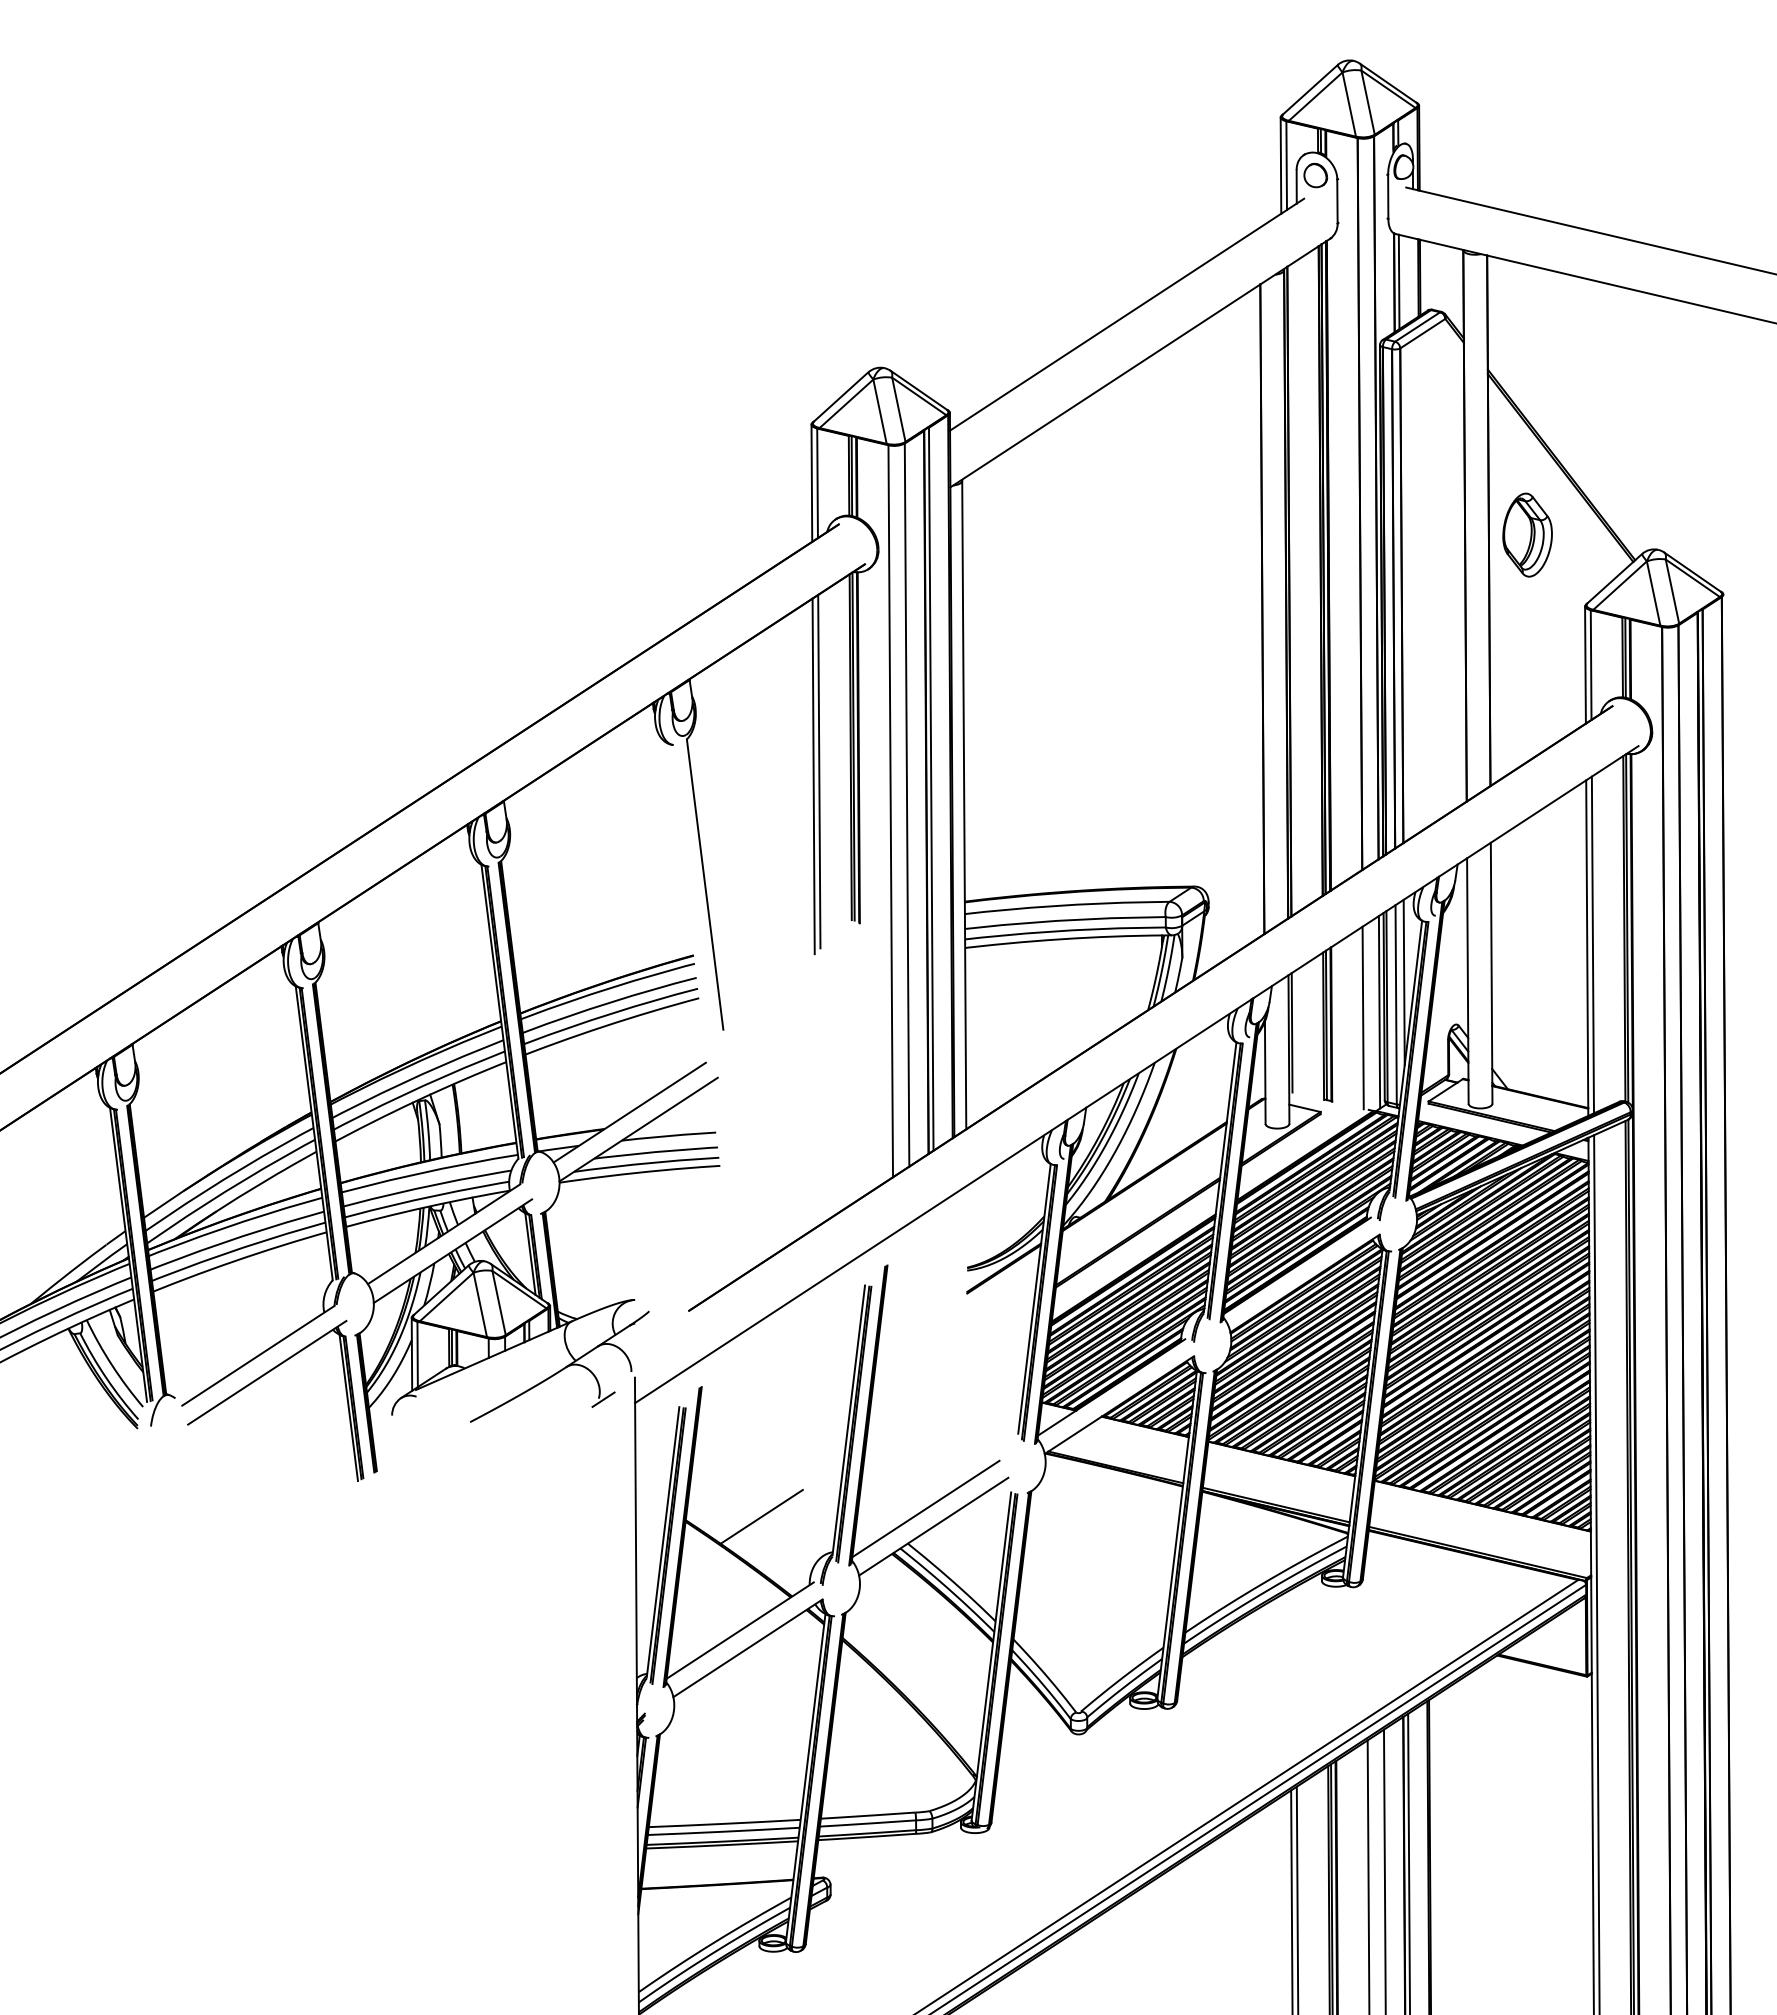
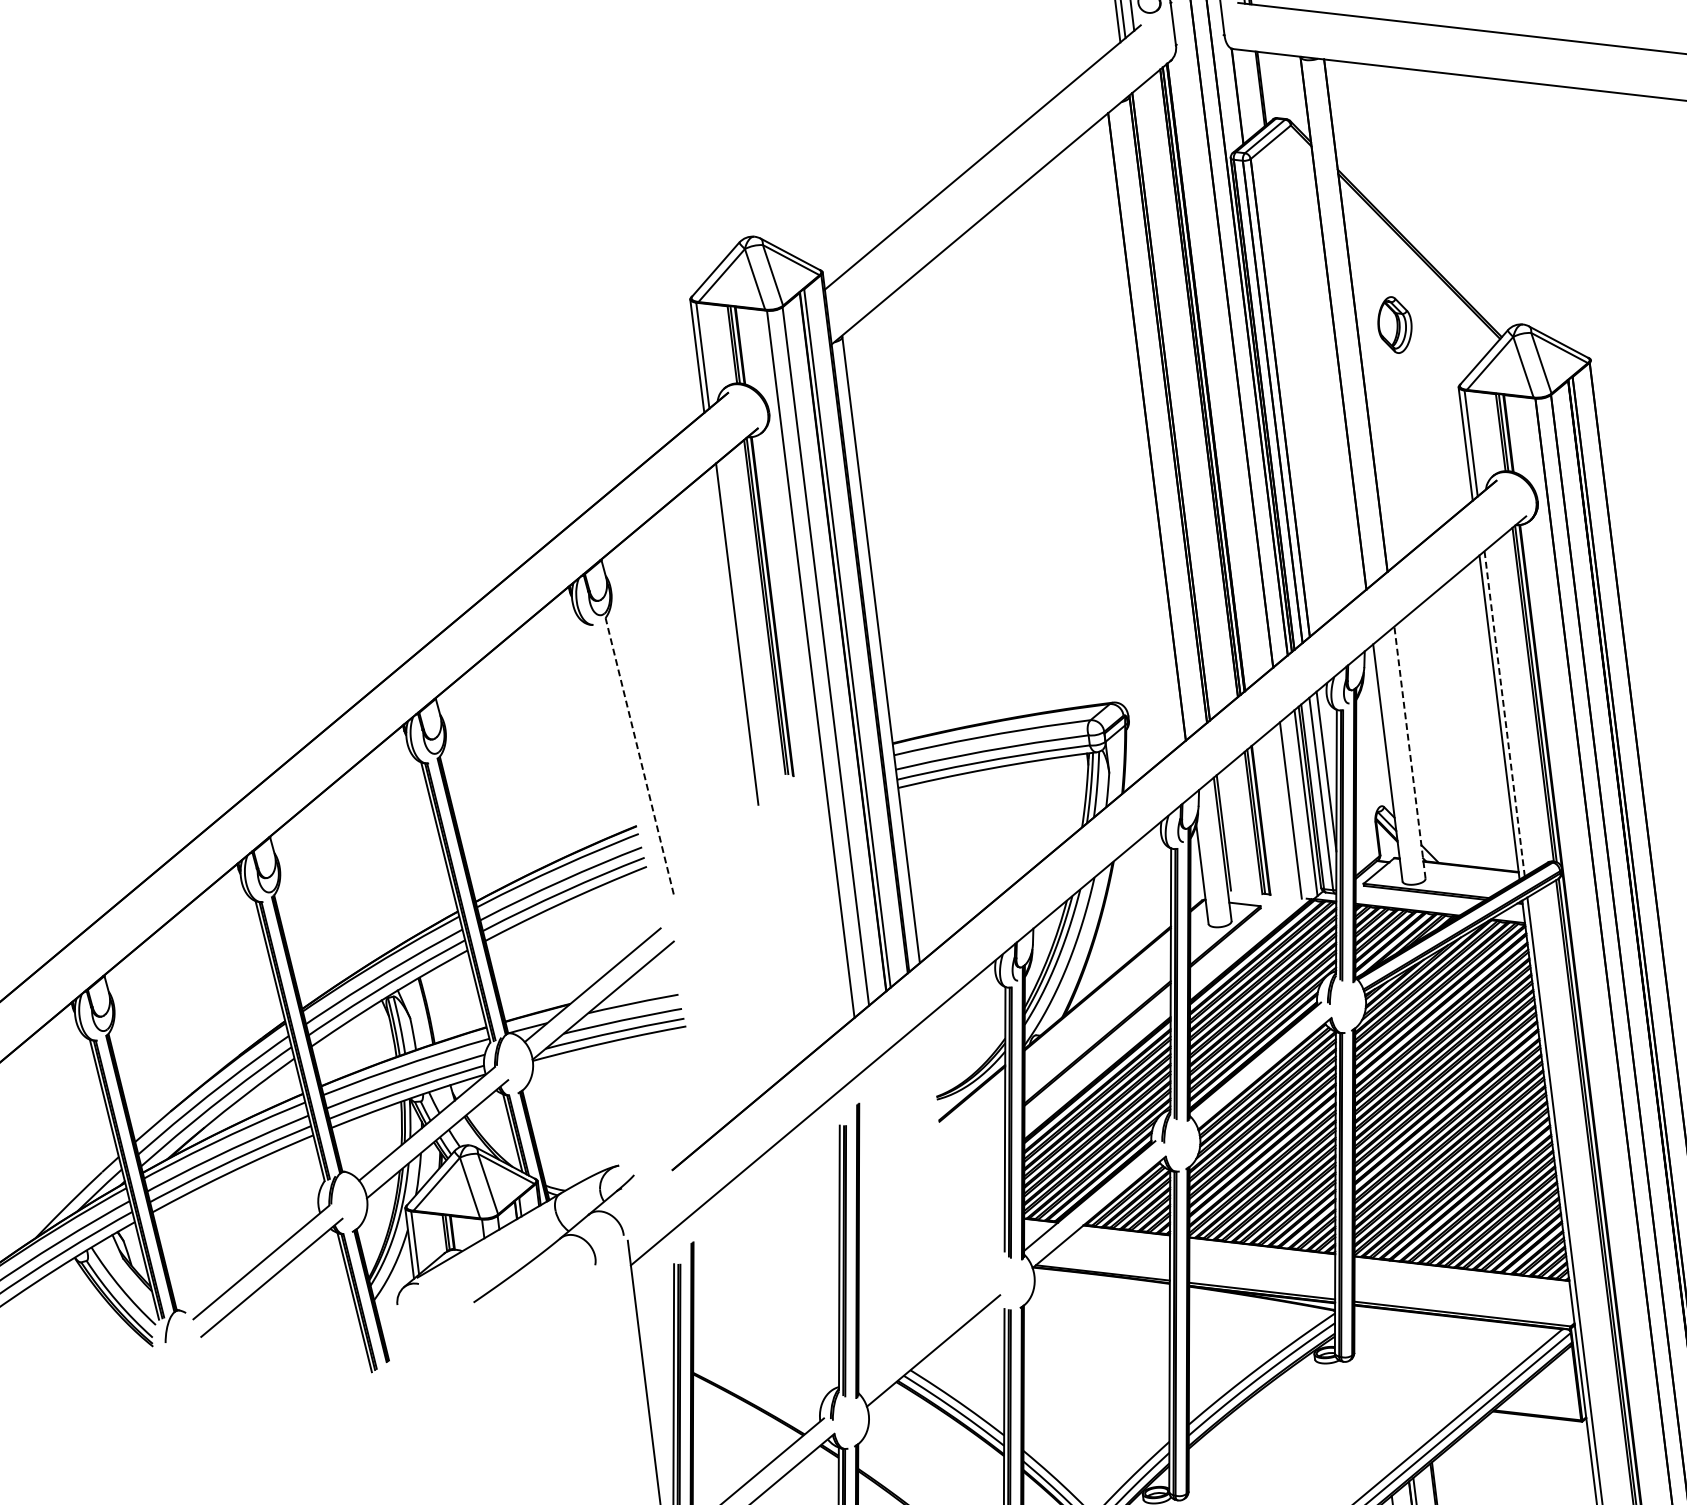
line: (1398, 281) -> (1241, 94), removed
part: (1527, 534) -> (1394, 324), size x0.7
line: (813, 776) -> (732, 639), removed
line: (705, 884) -> (640, 756), solid -> dashed
line: (1592, 945) -> (1504, 714), solid -> dashed
line: (1491, 972) -> (1409, 751), solid -> dashed
line: (603, 1399) -> (599, 1265), removed
line: (925, 1508) -> (923, 1334), removed
line: (761, 1516) -> (765, 1360), removed

